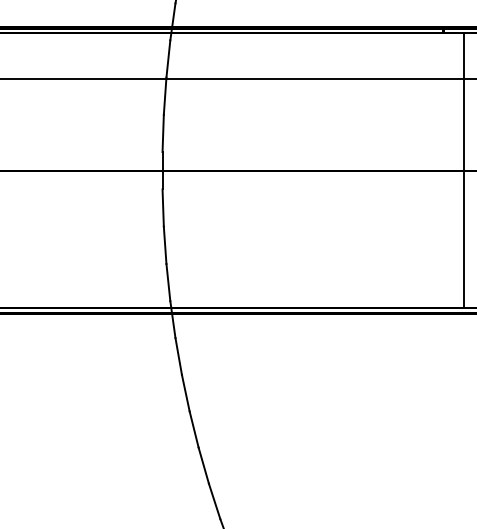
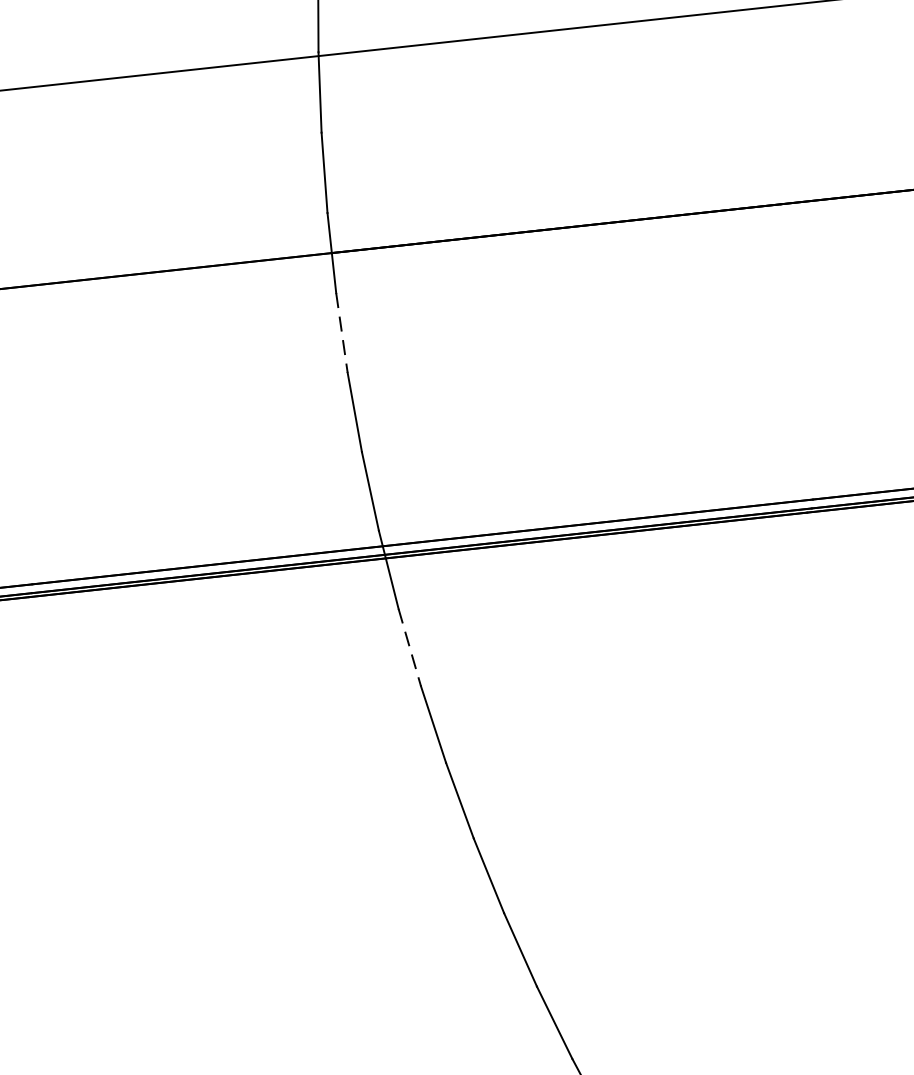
line: (163, 208) -> (342, 333), solid -> dashed
line: (178, 356) -> (409, 647), solid -> dashed

